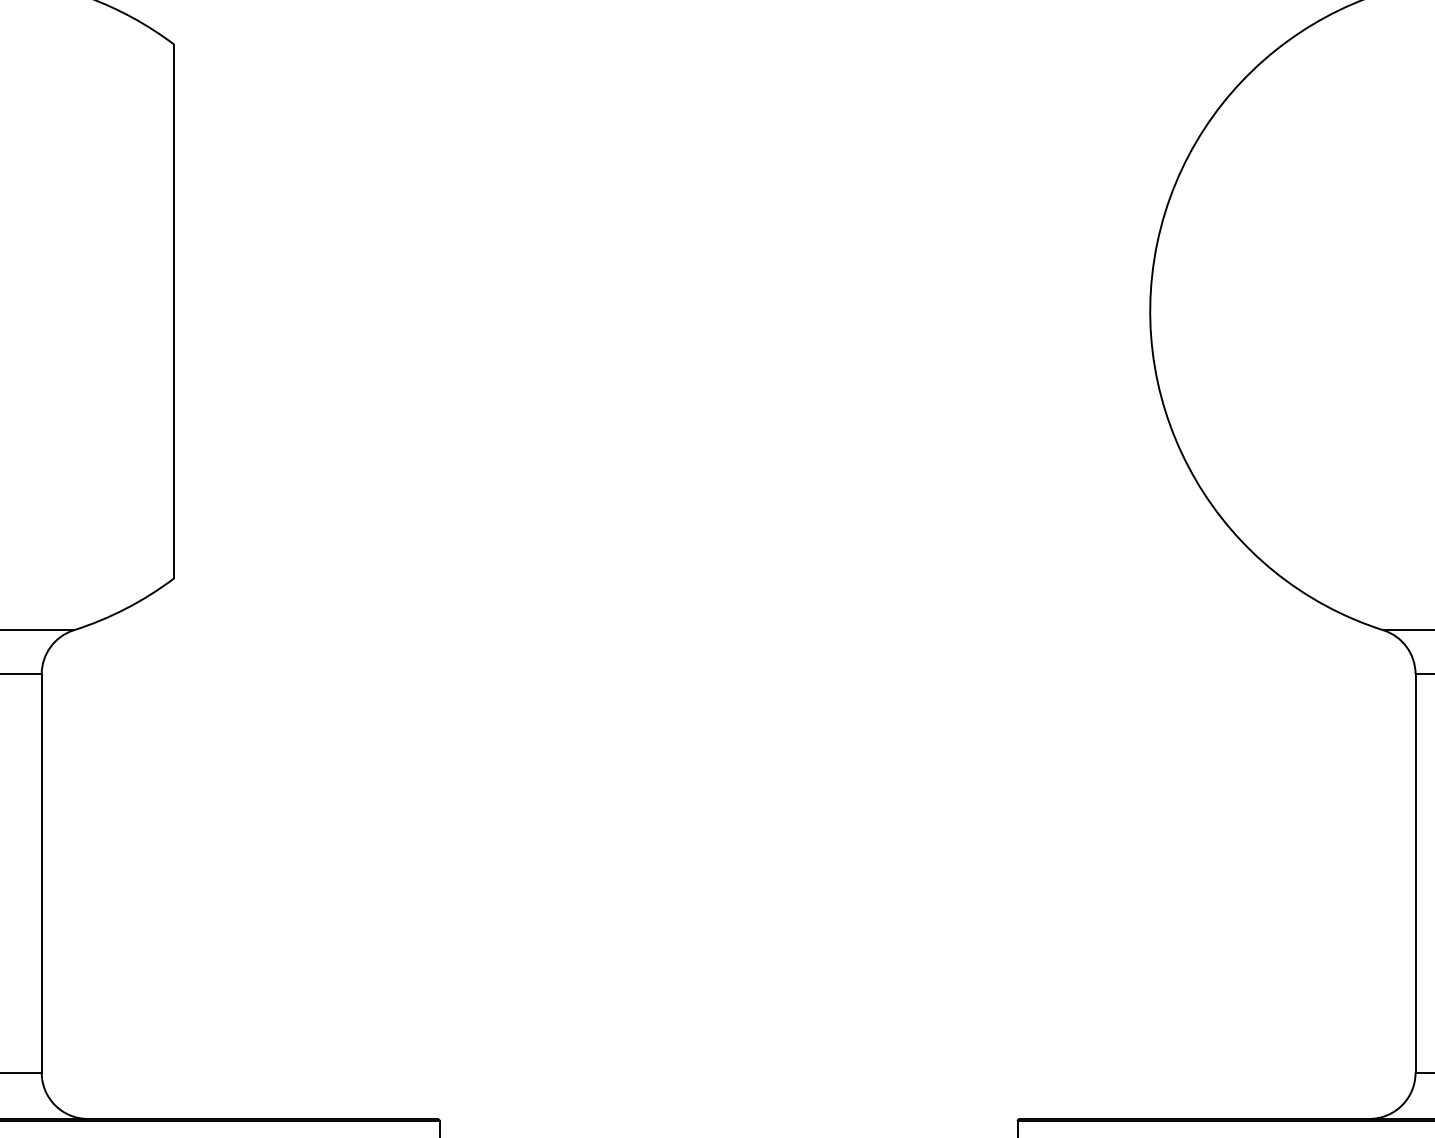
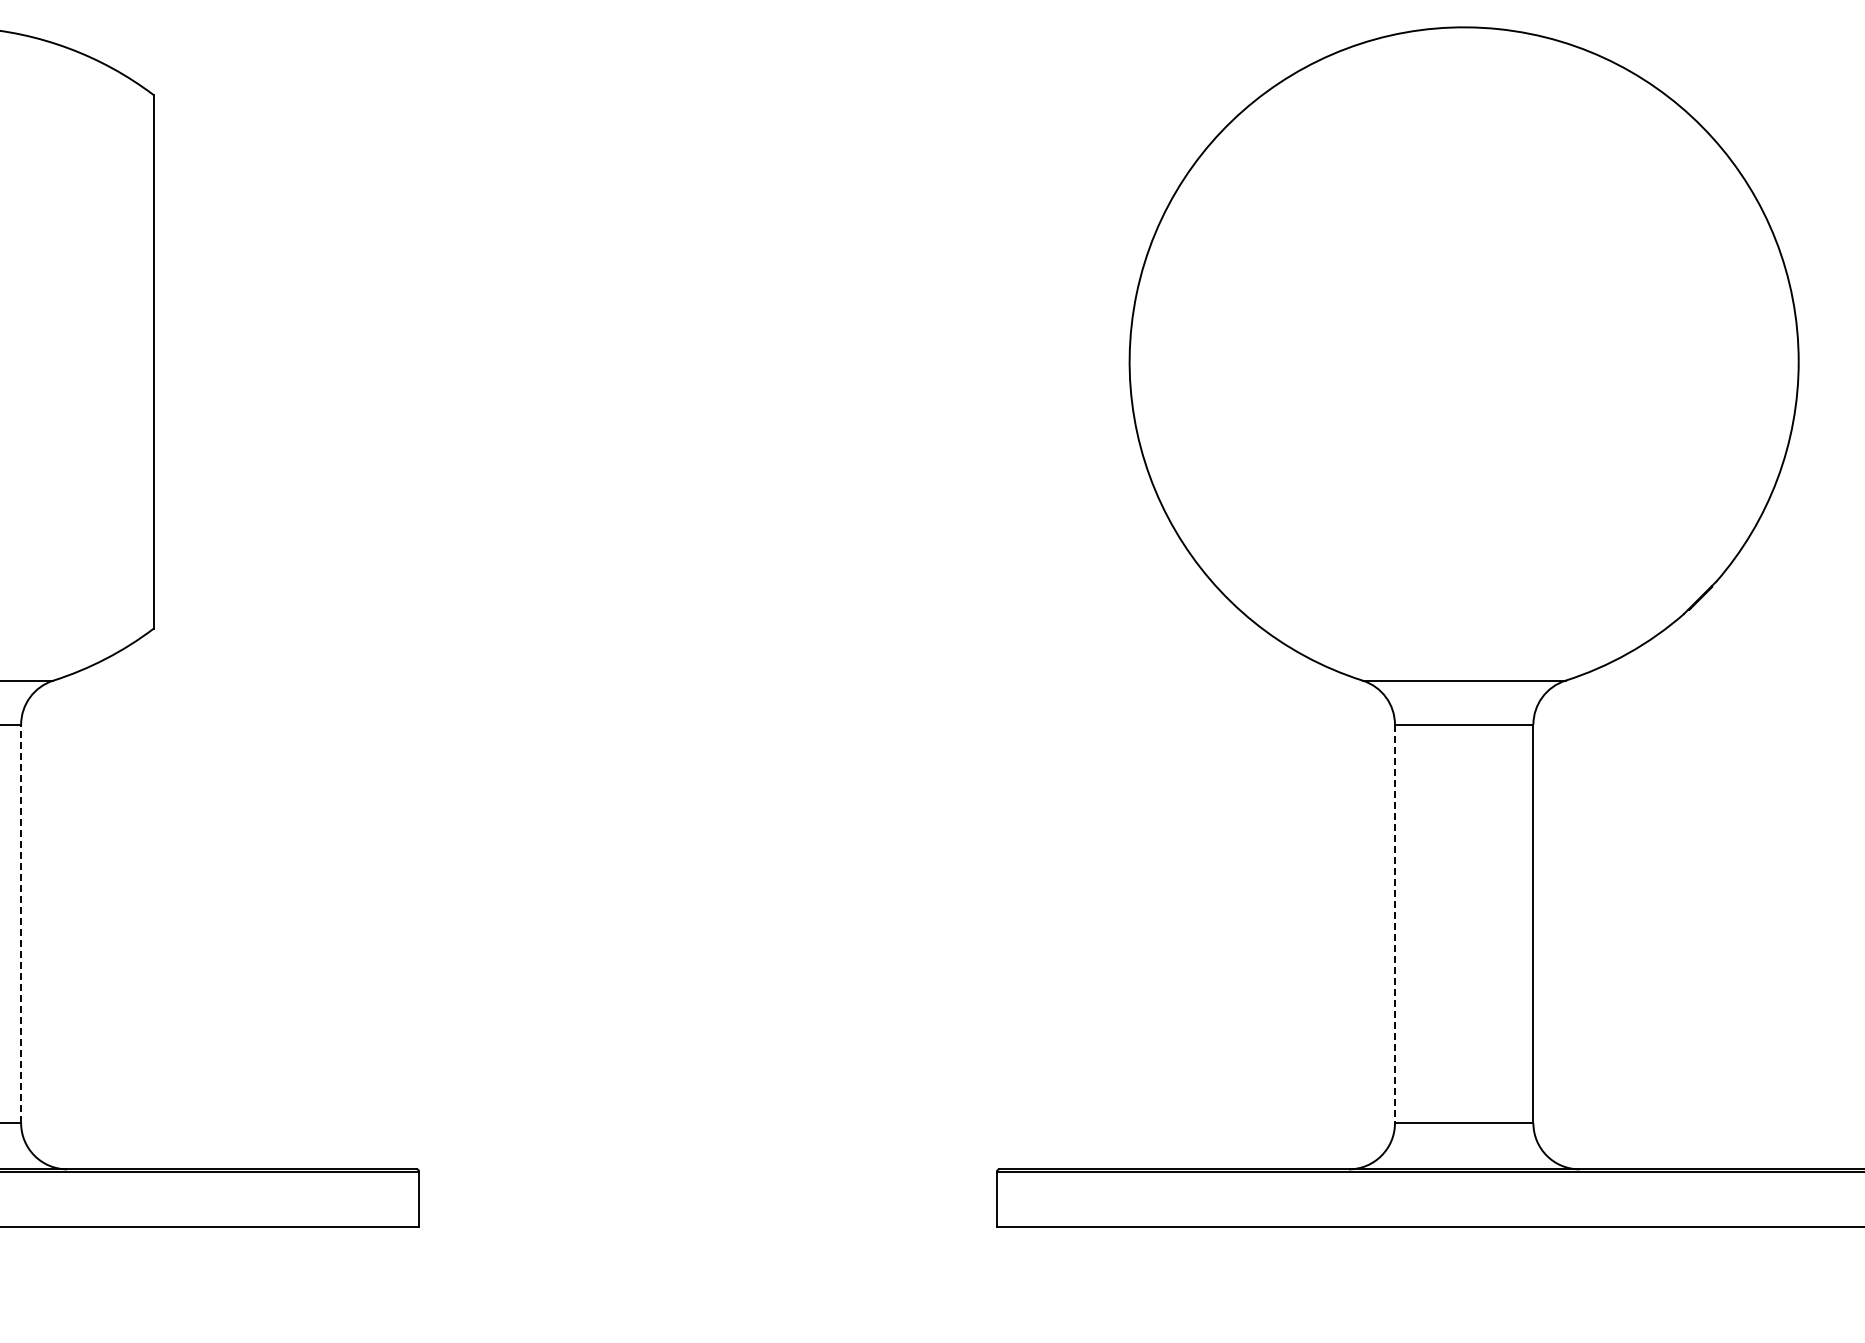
line: (42, 873) -> (21, 923), solid -> dashed
line: (1415, 874) -> (1394, 924), solid -> dashed

